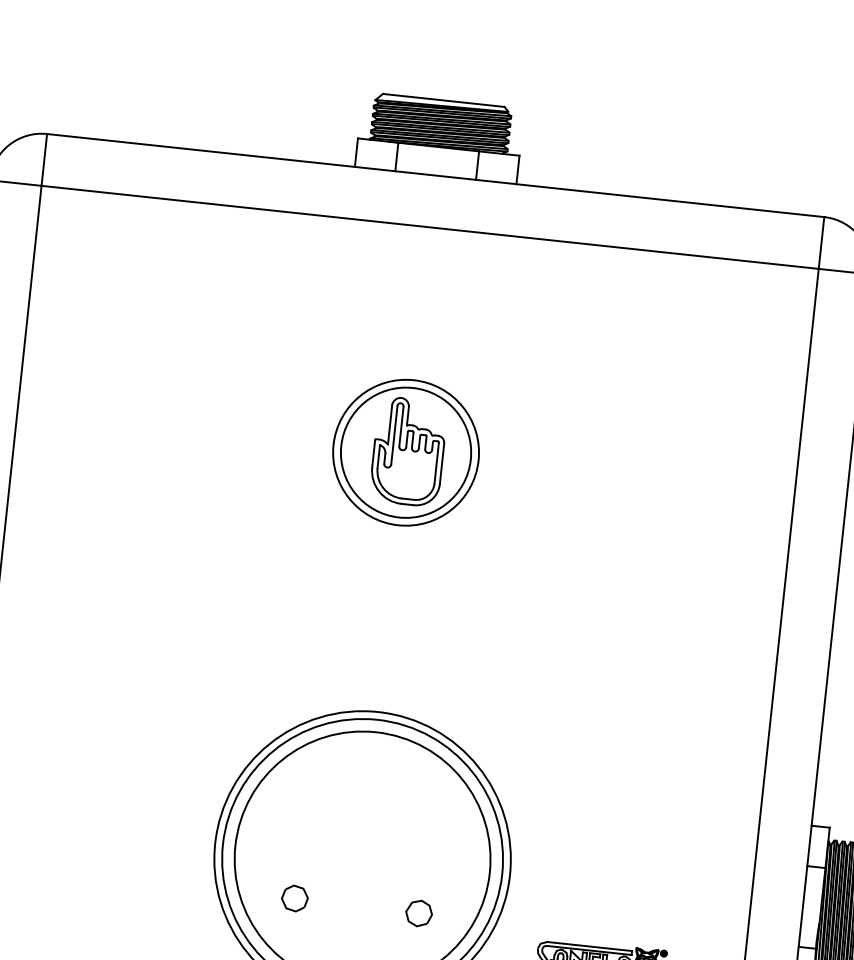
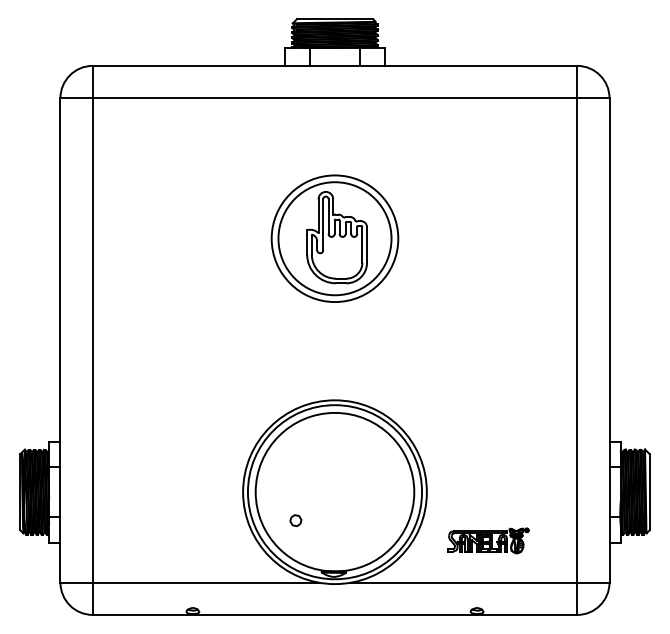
part: (405, 452) -> (334, 238), size x1.4
part: (294, 898) -> (295, 520), size x0.7
part: (419, 913) -> (373, 521), removed

